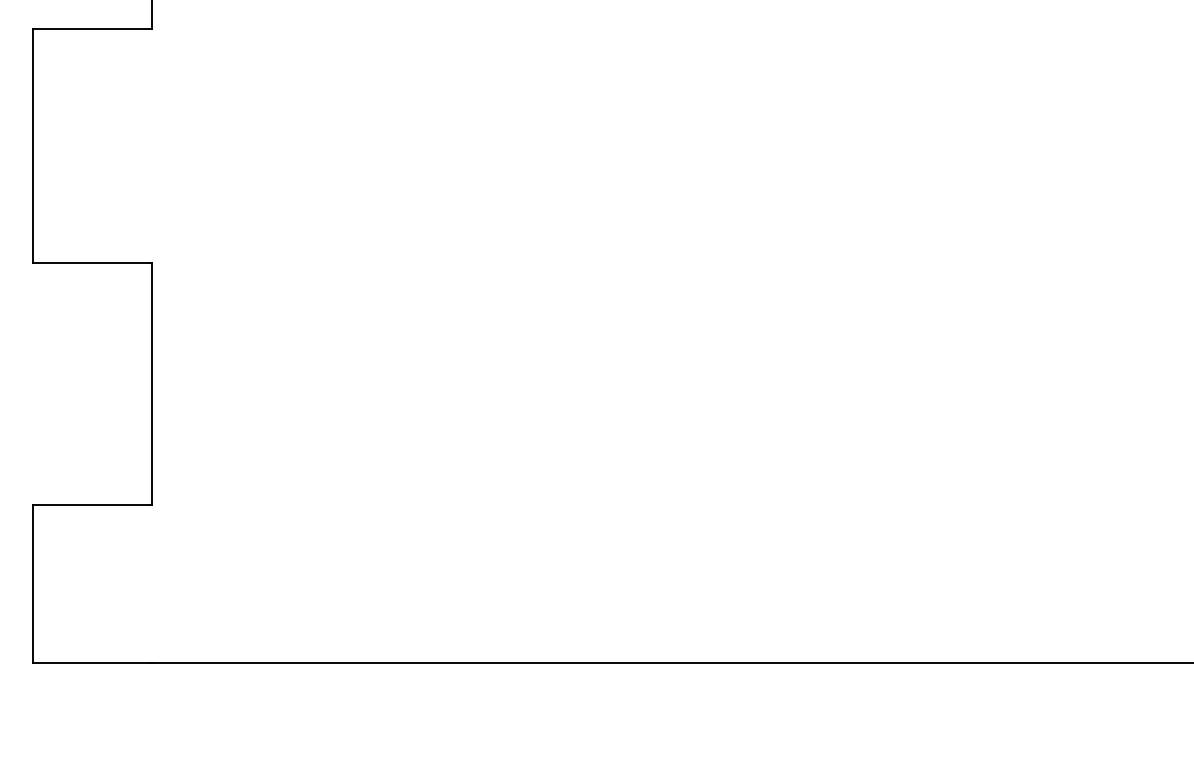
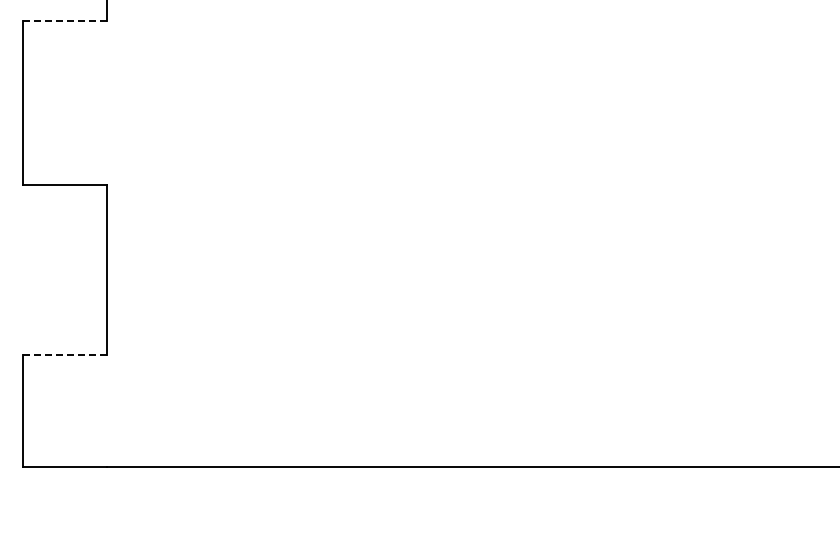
line: (93, 29) -> (65, 20), solid -> dashed
line: (93, 505) -> (65, 355), solid -> dashed

